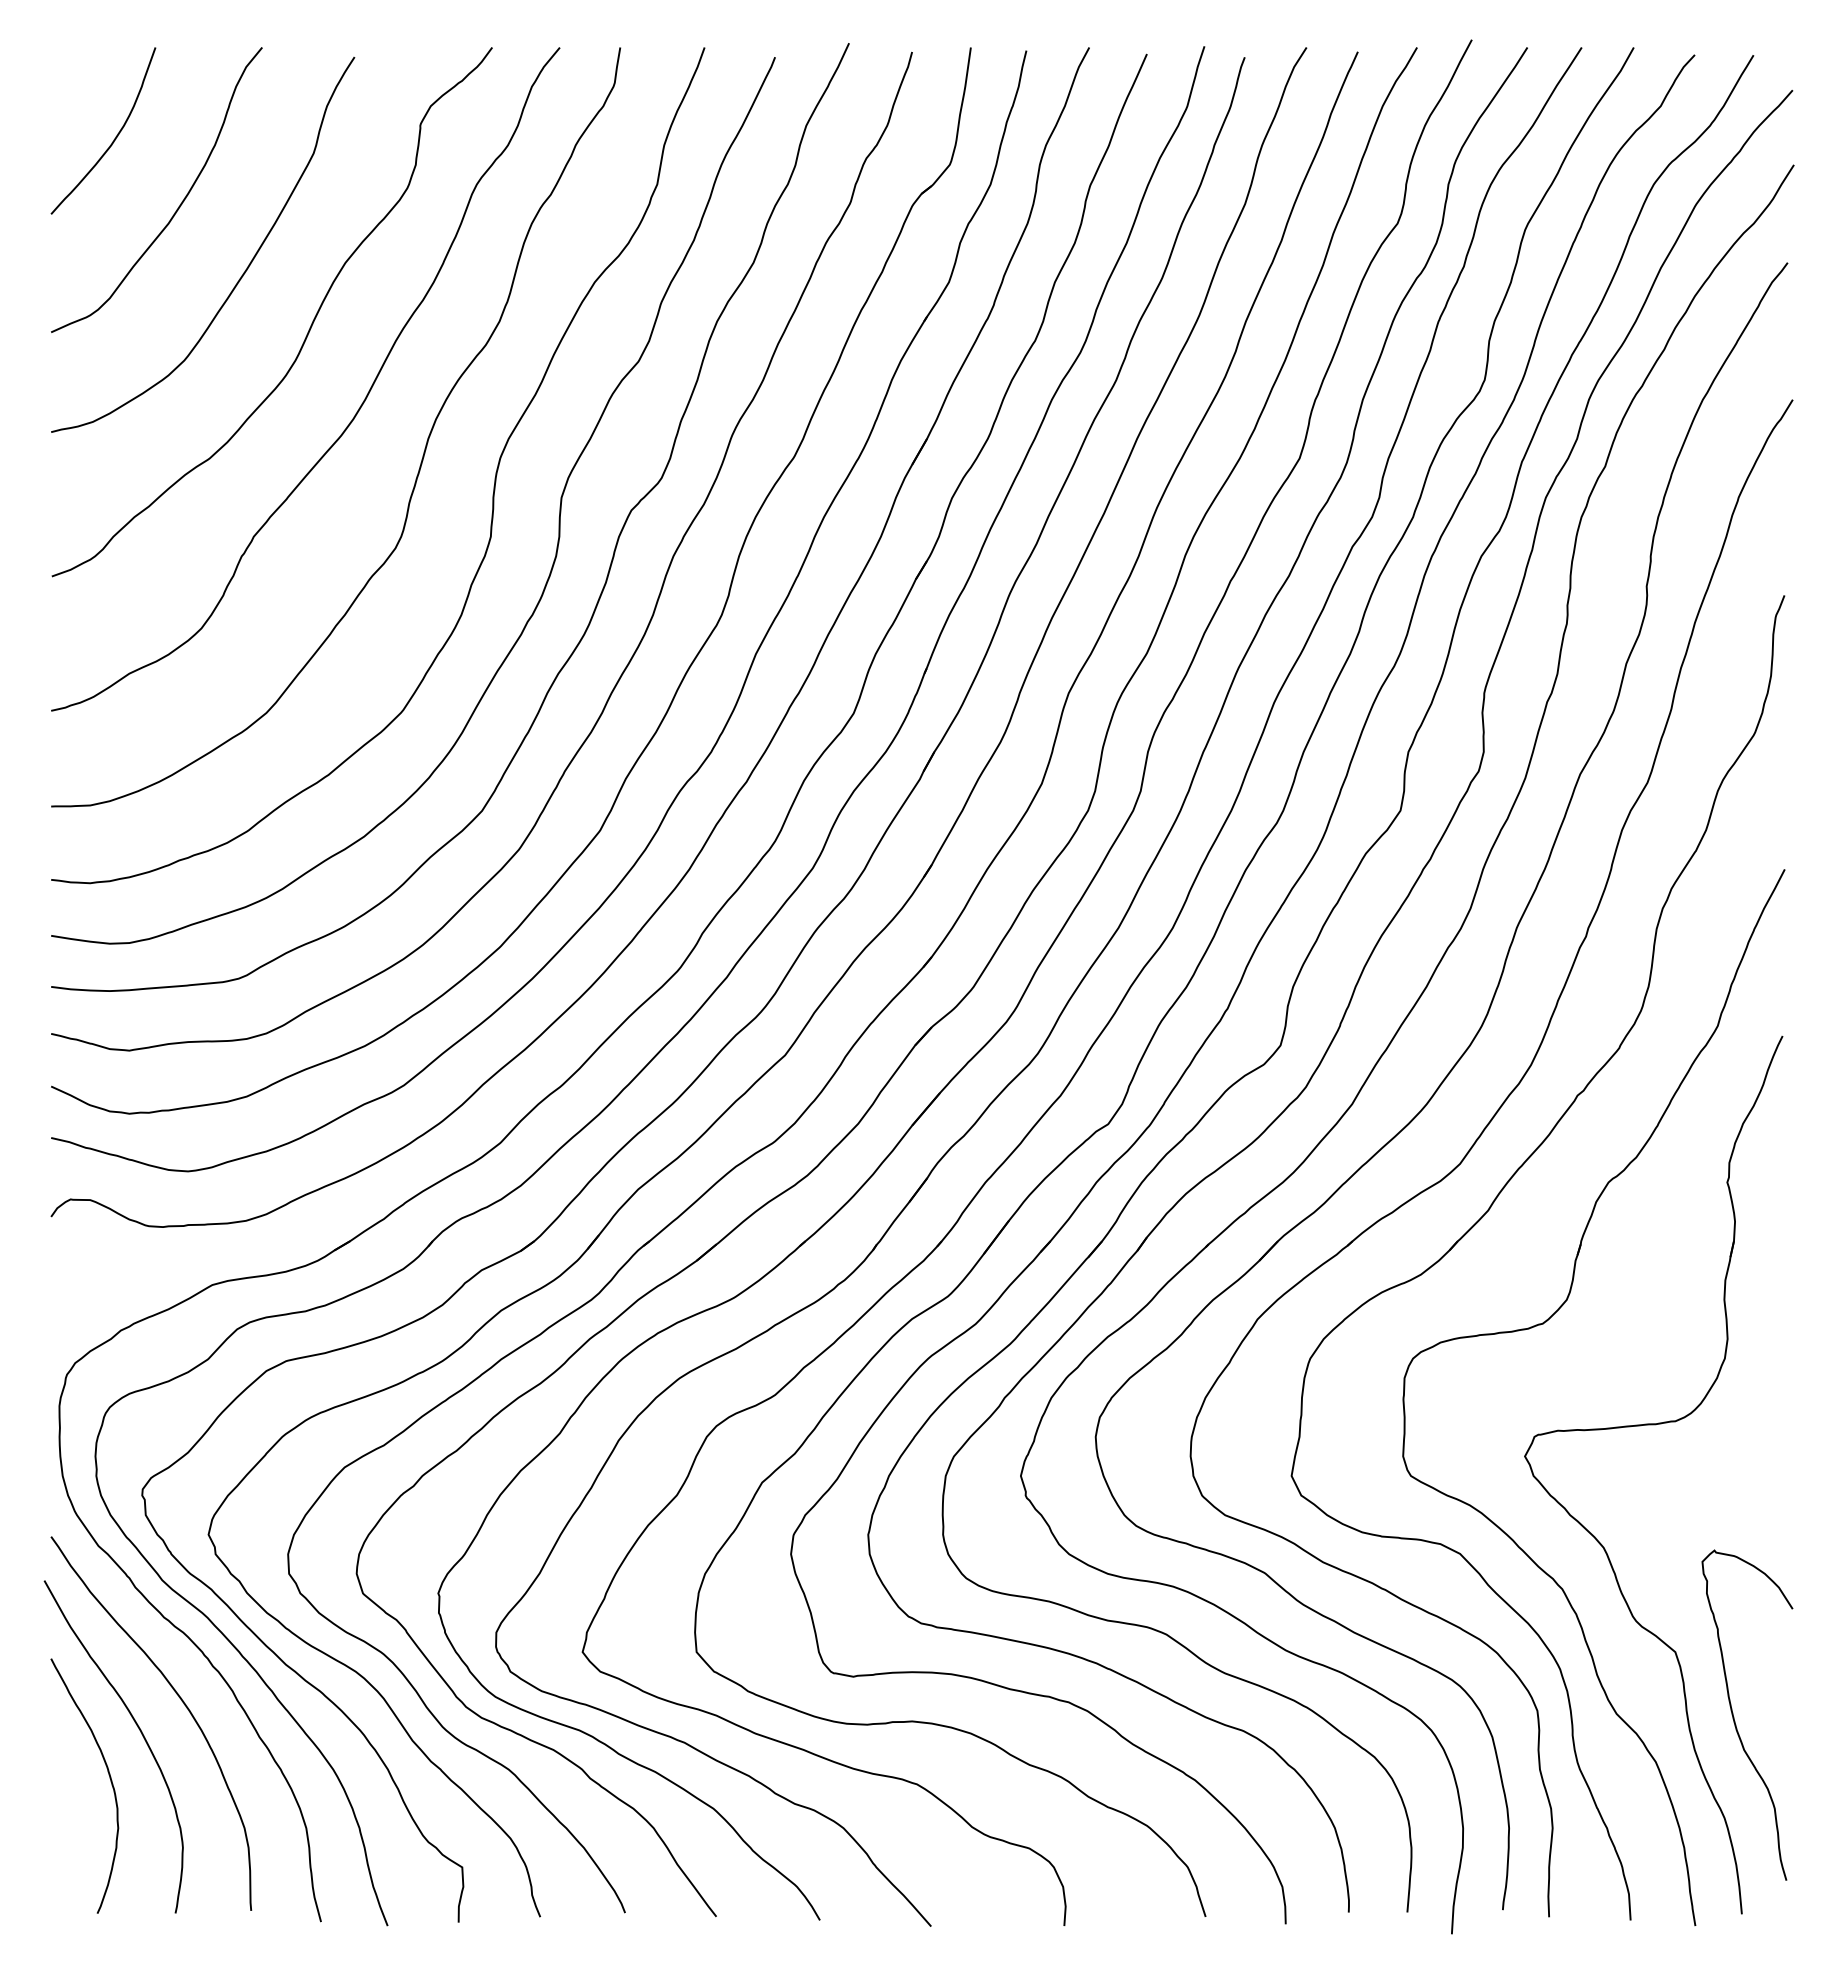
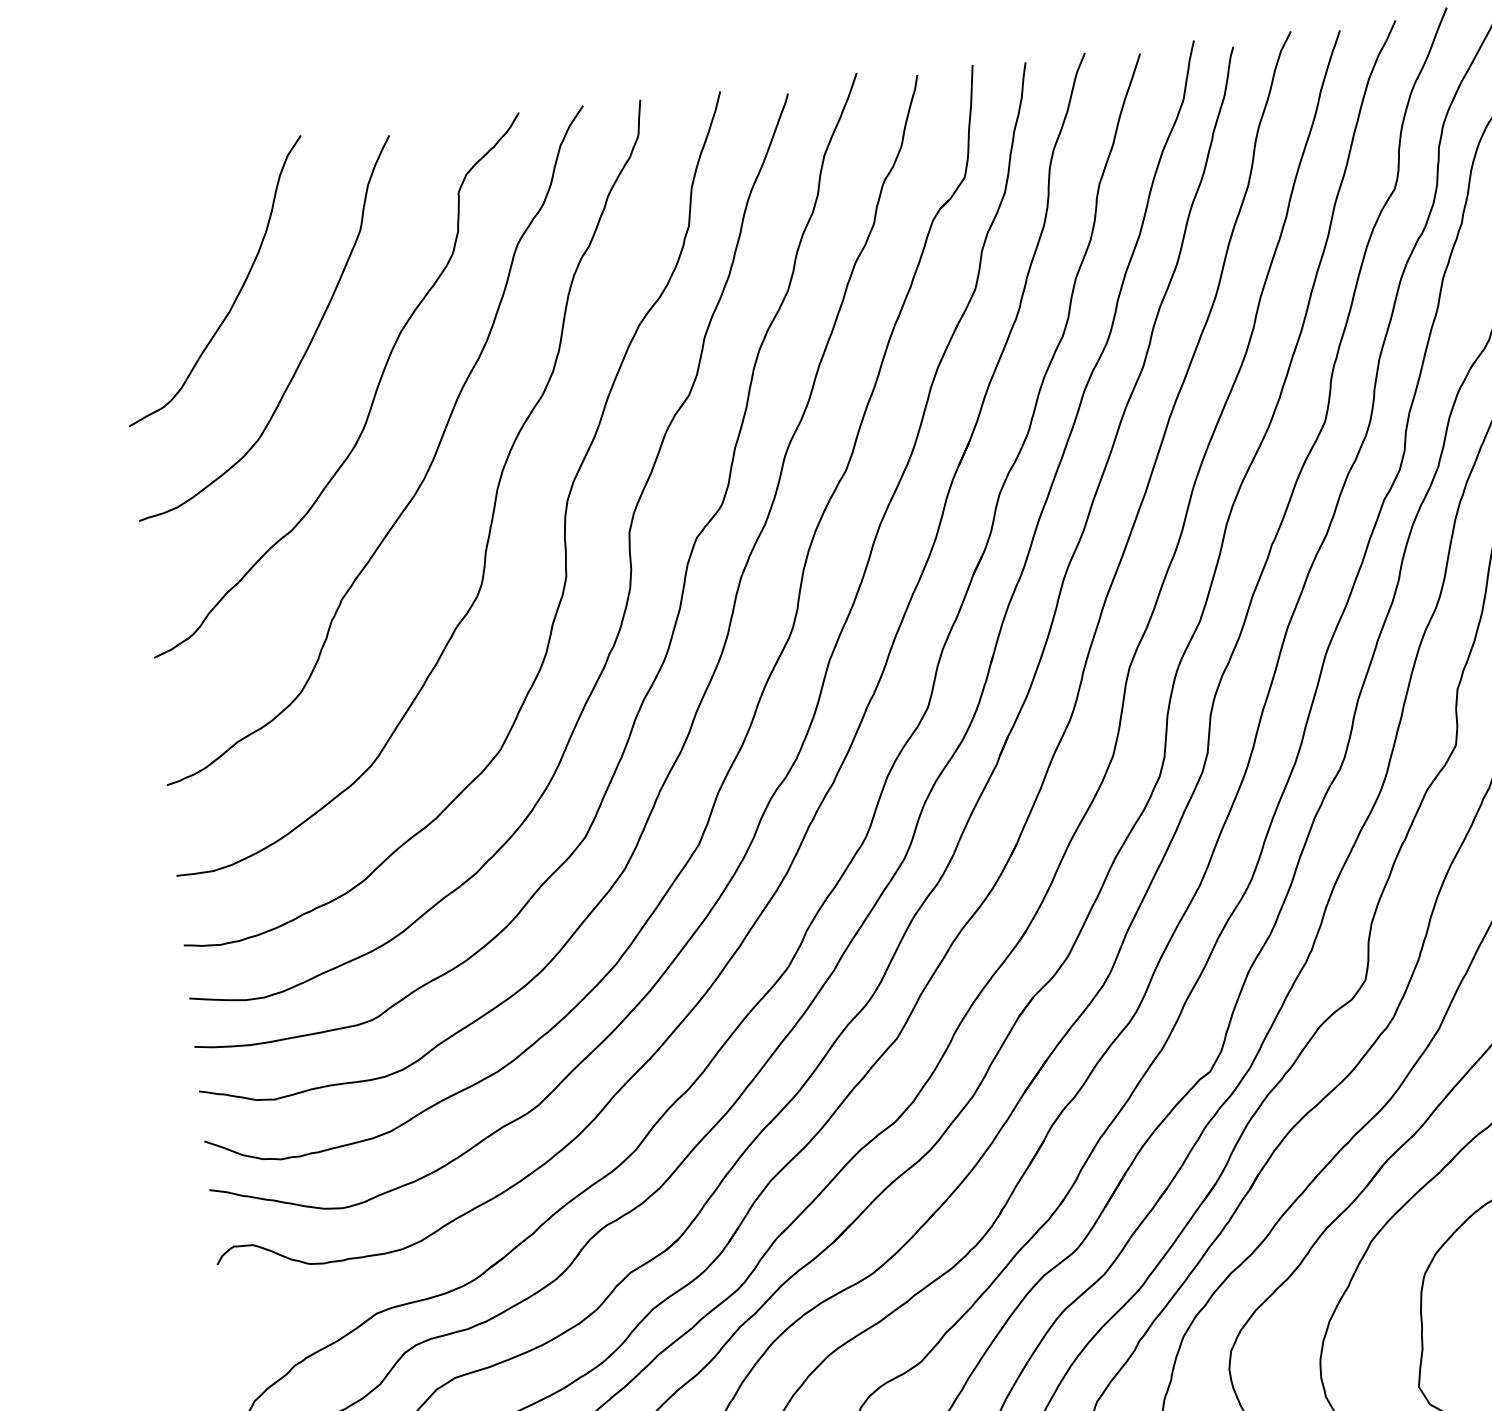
curve: (115, 136) -> (170, 234), removed

